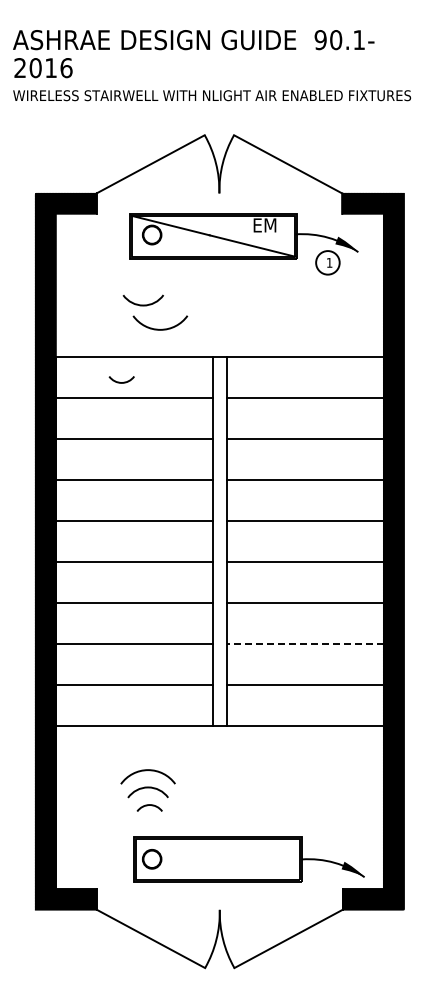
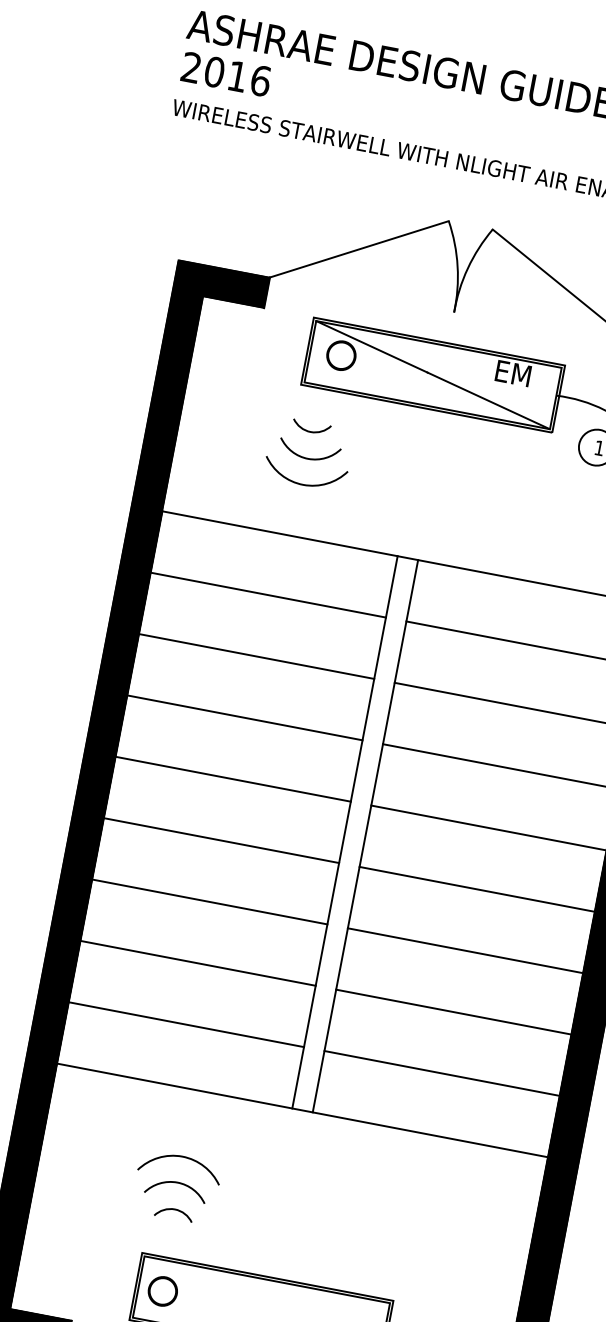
arc: (158, 328) -> (300, 482), moved
arc: (119, 381) -> (307, 429), moved
line: (304, 643) -> (452, 1011), dashed -> solid

